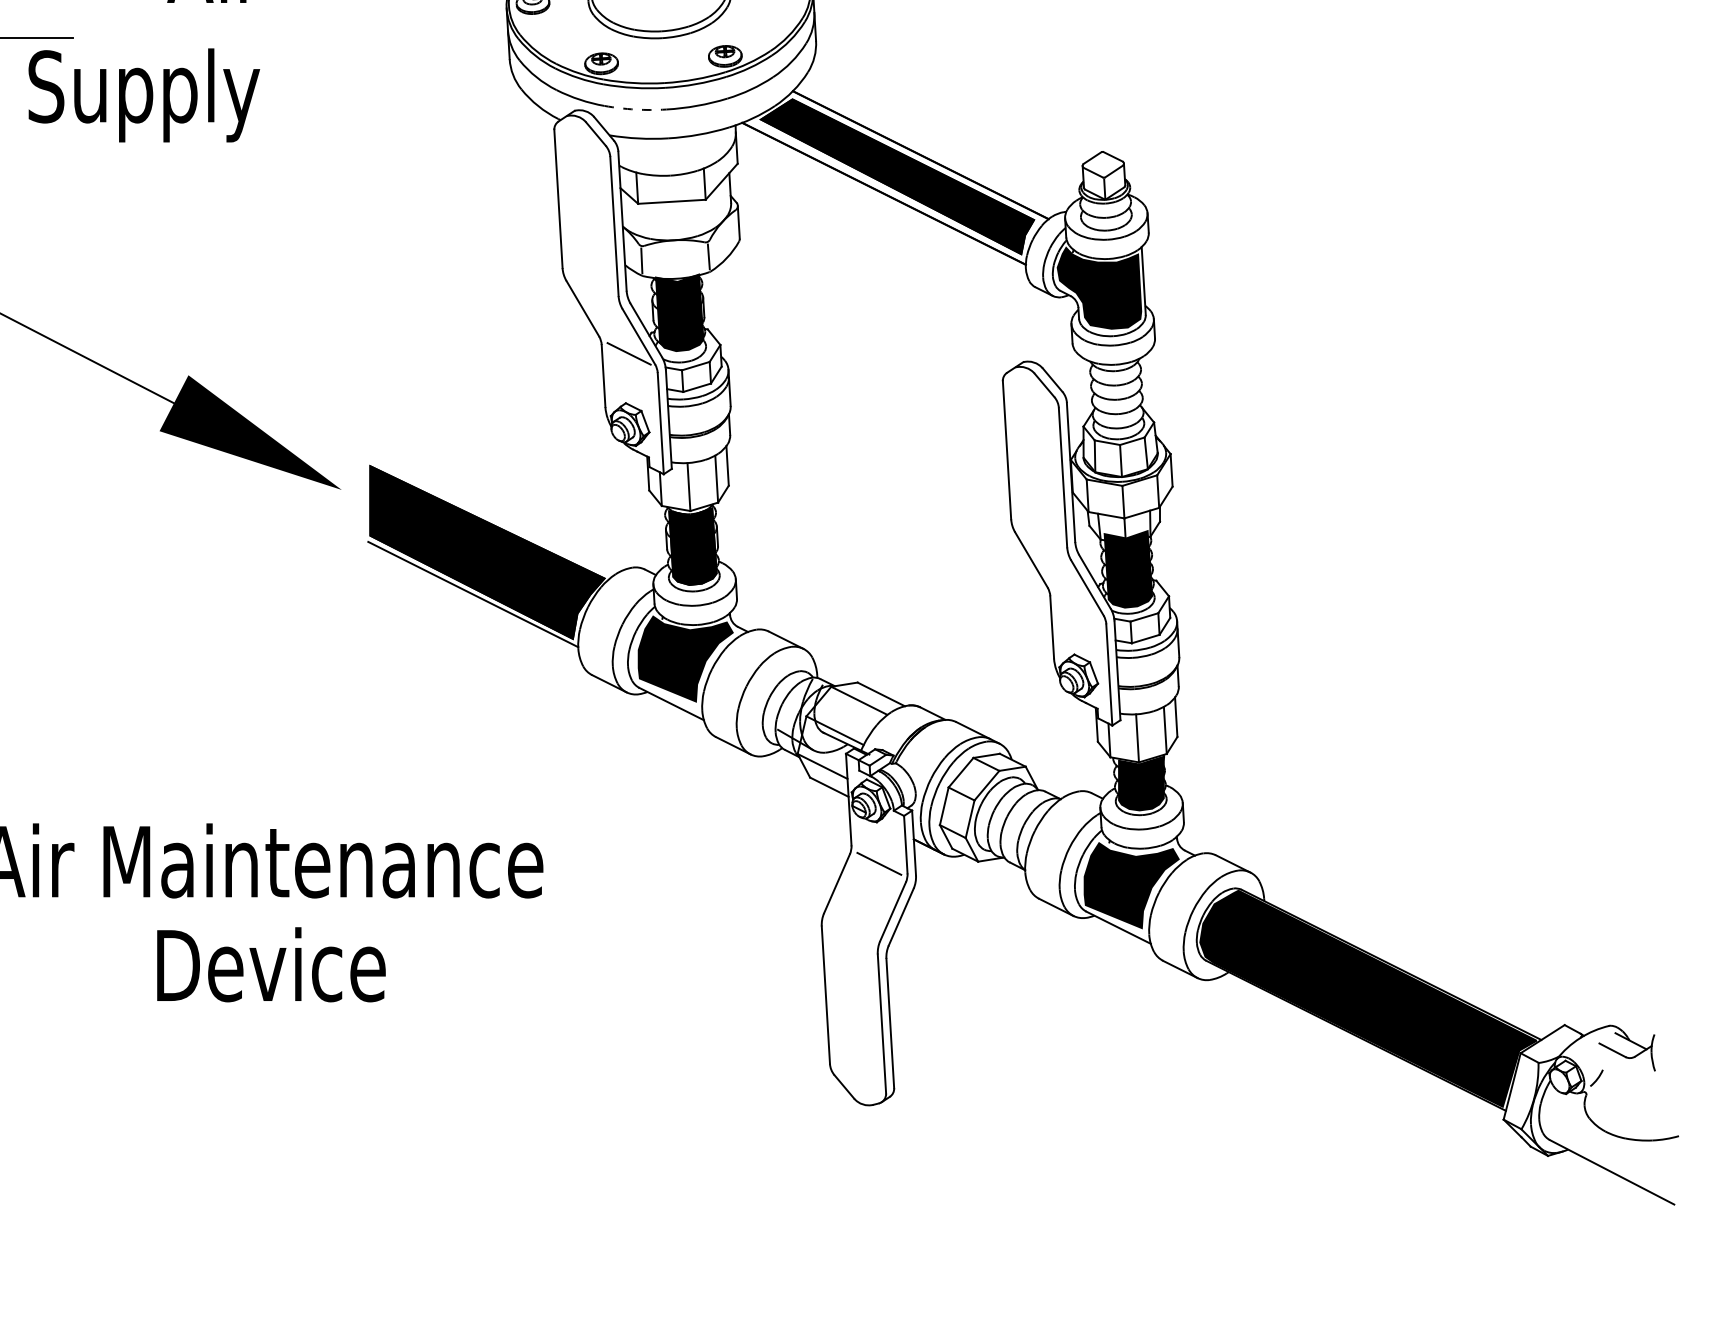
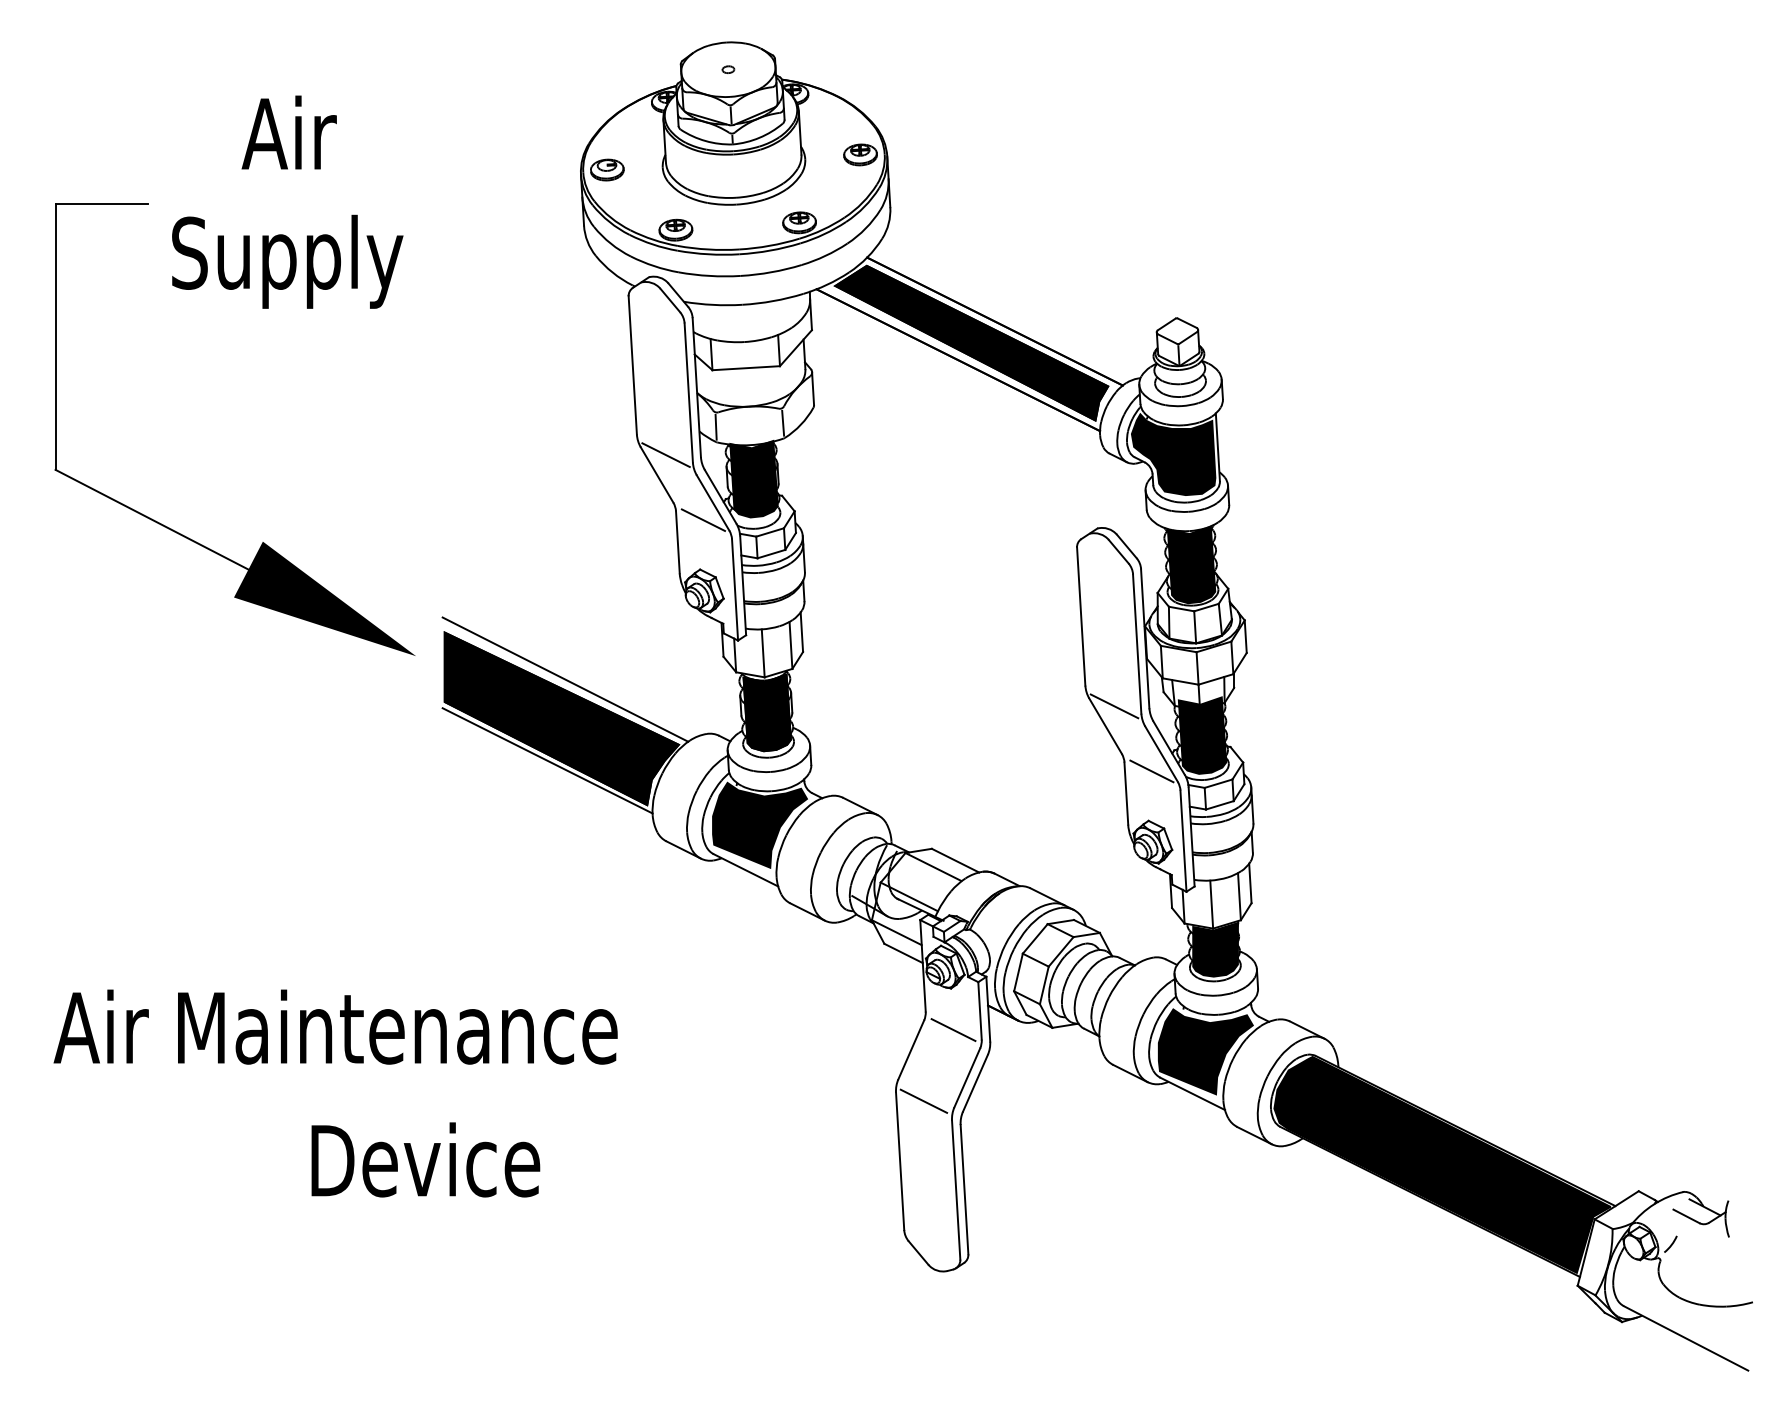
text: (144, 95) -> (287, 261), moved
arc: (635, 109) -> (709, 275), dashed -> solid
line: (591, 289) -> (665, 455), added
fill: (1117, 398) -> (1191, 564), added
line: (491, 513) -> (565, 679), added
line: (1040, 540) -> (1114, 706), added
line: (1077, 605) -> (1151, 771), added
line: (849, 934) -> (923, 1100), added
text: (271, 964) -> (425, 1159), moved

